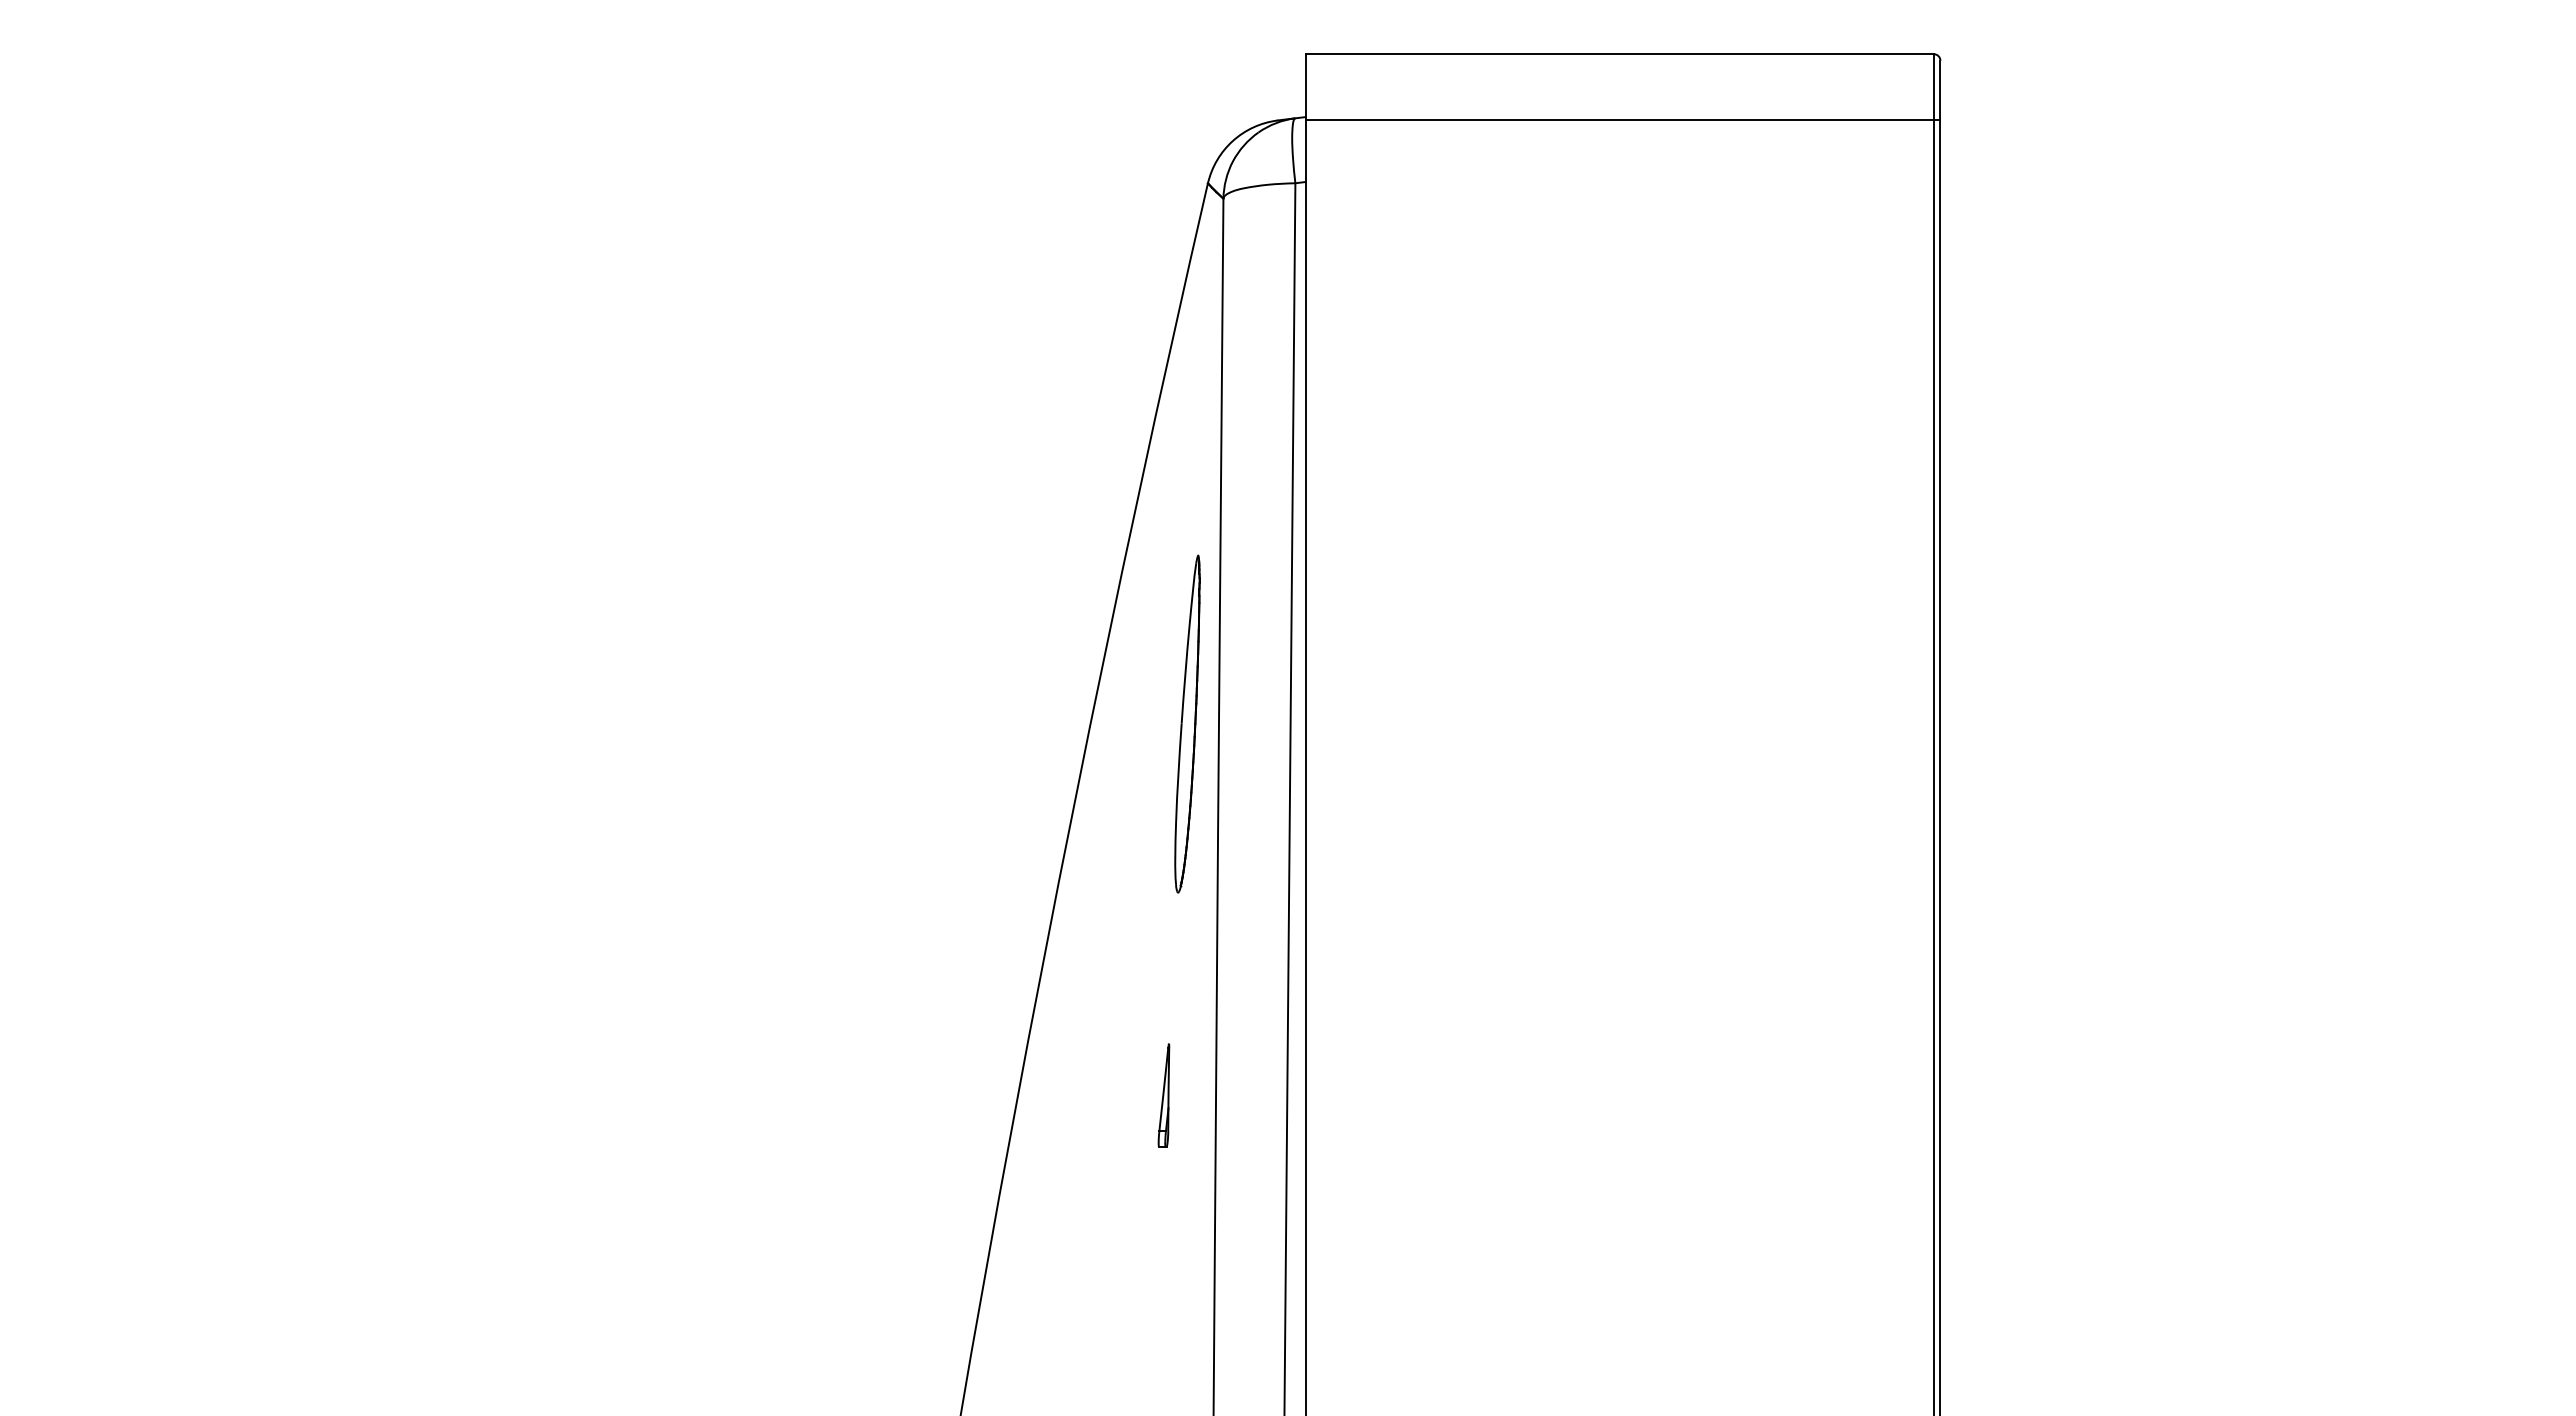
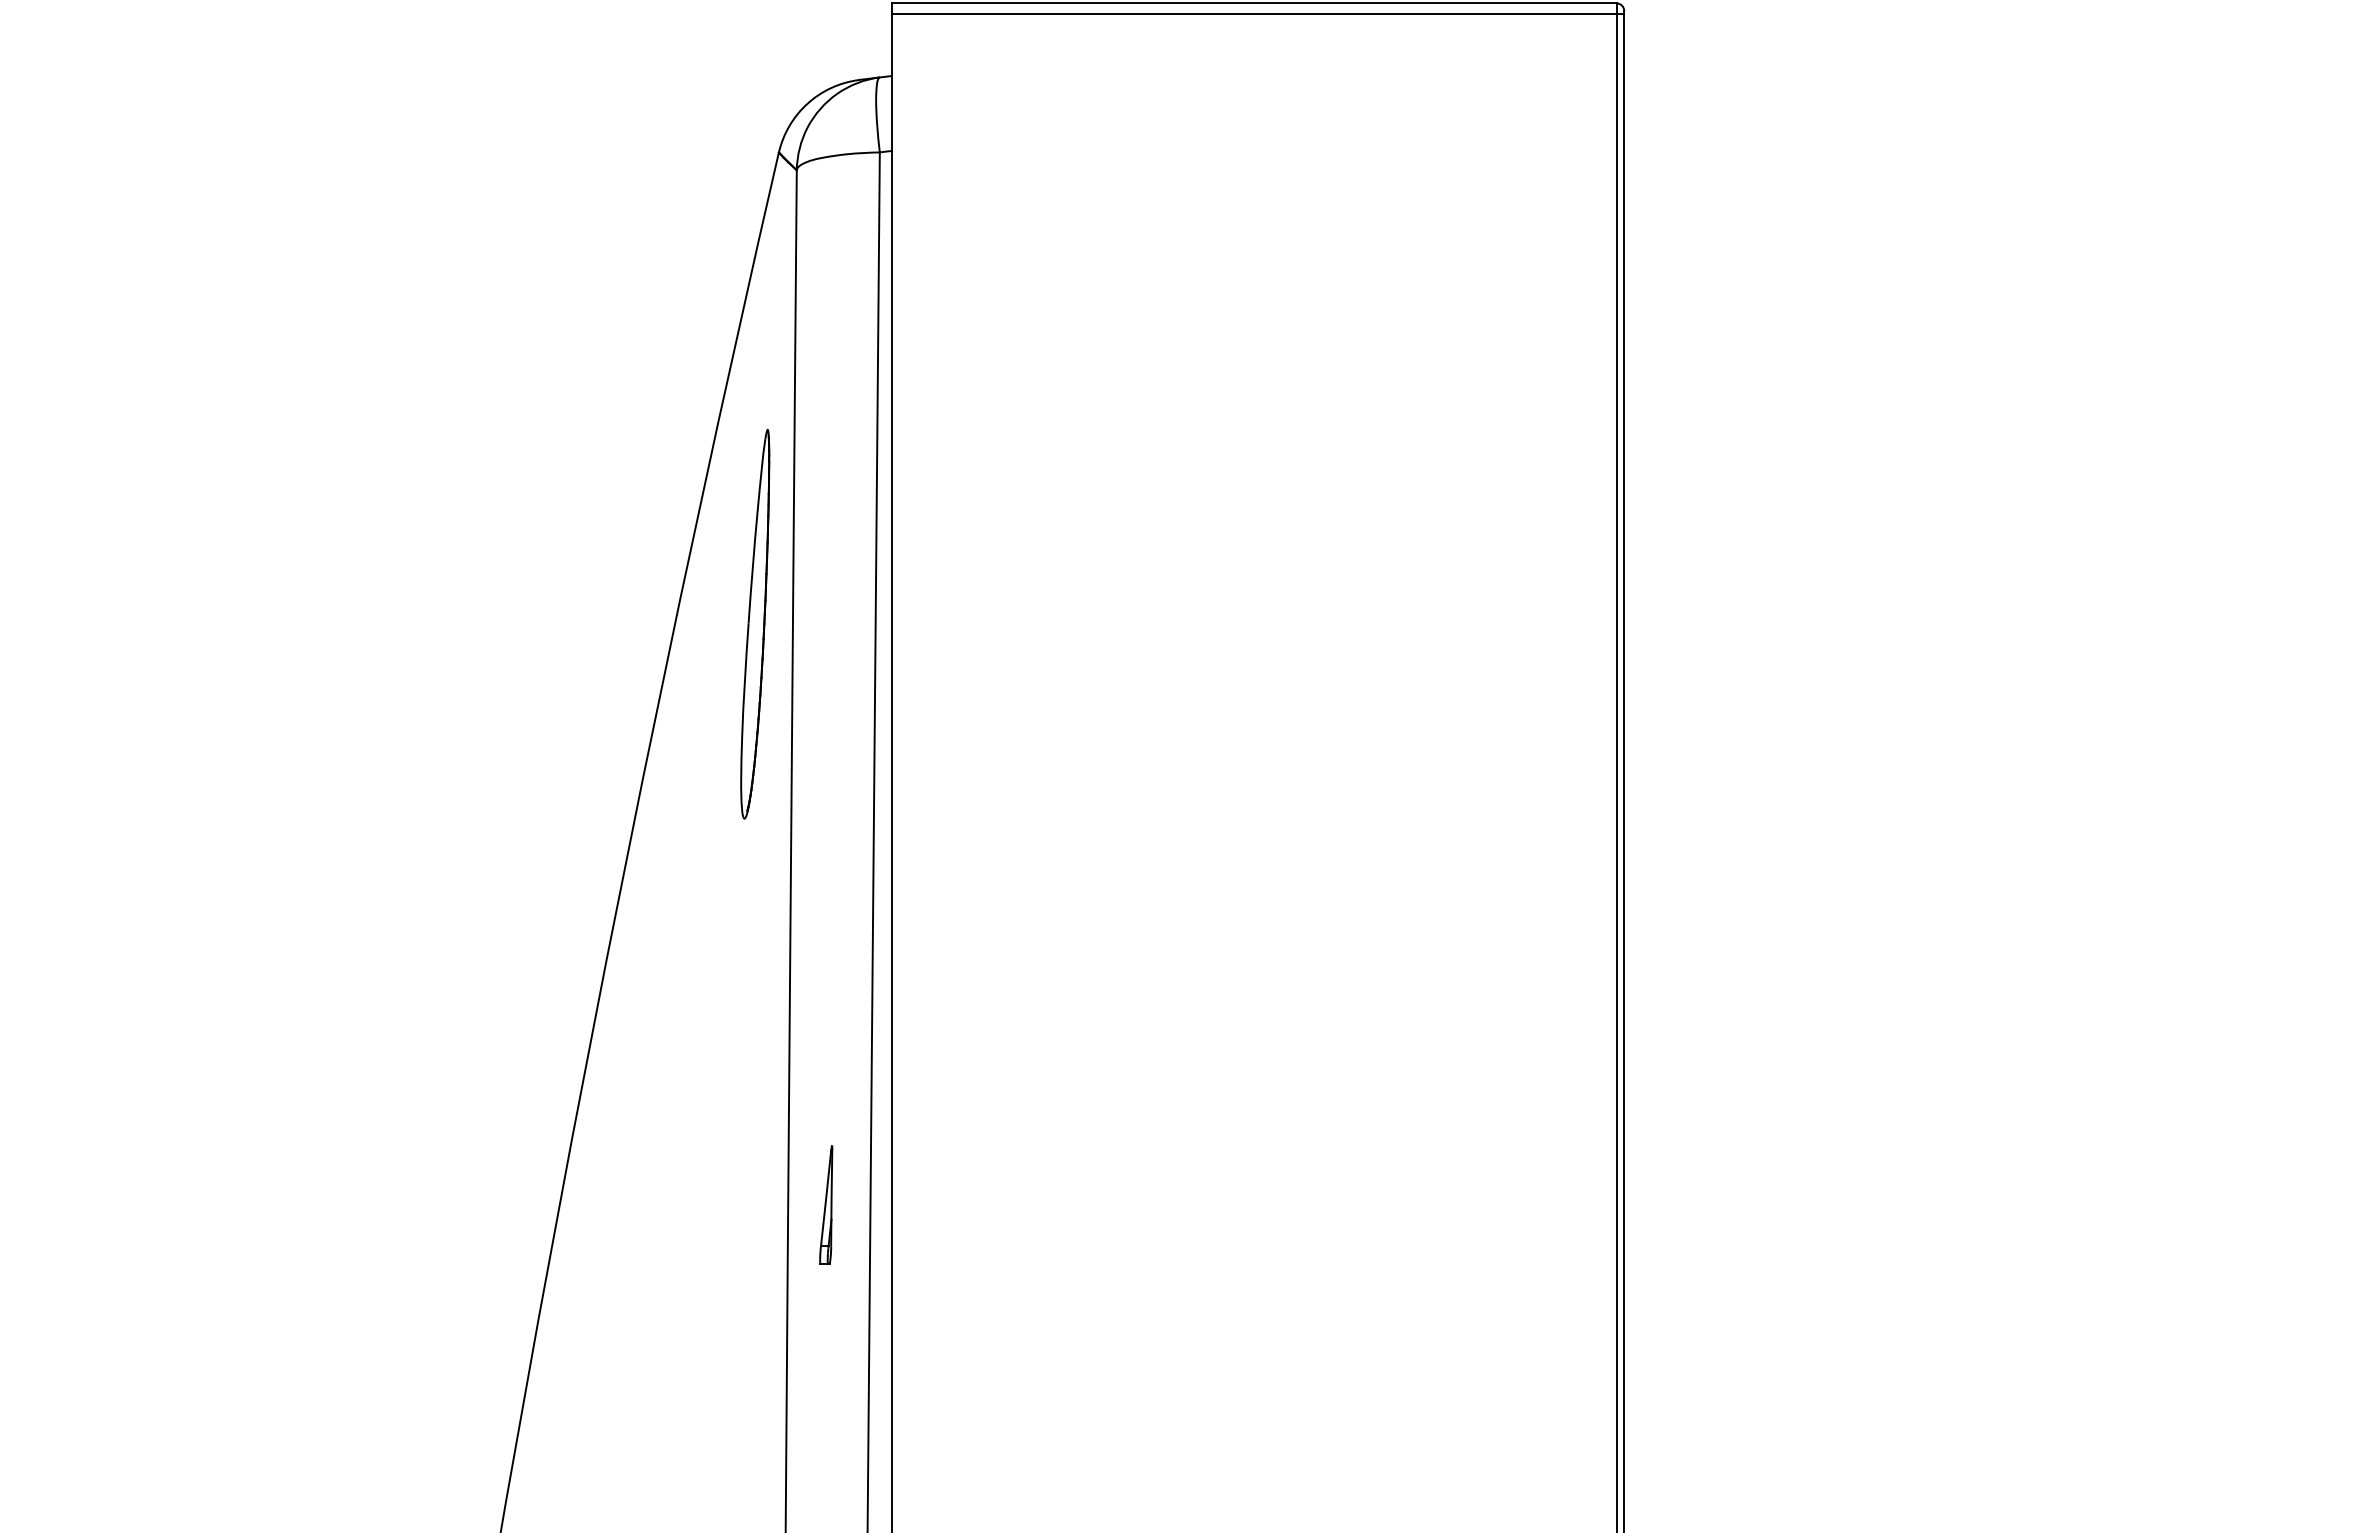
line: (1622, 119) -> (1257, 14), moved
part: (1187, 723) -> (755, 623), moved
part: (1163, 1095) -> (825, 1205), moved

